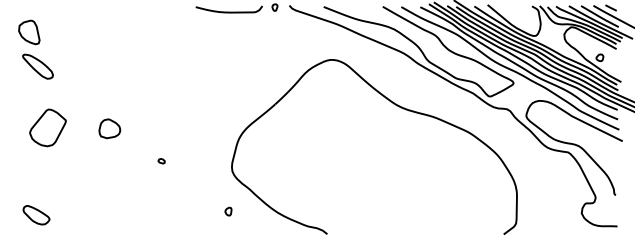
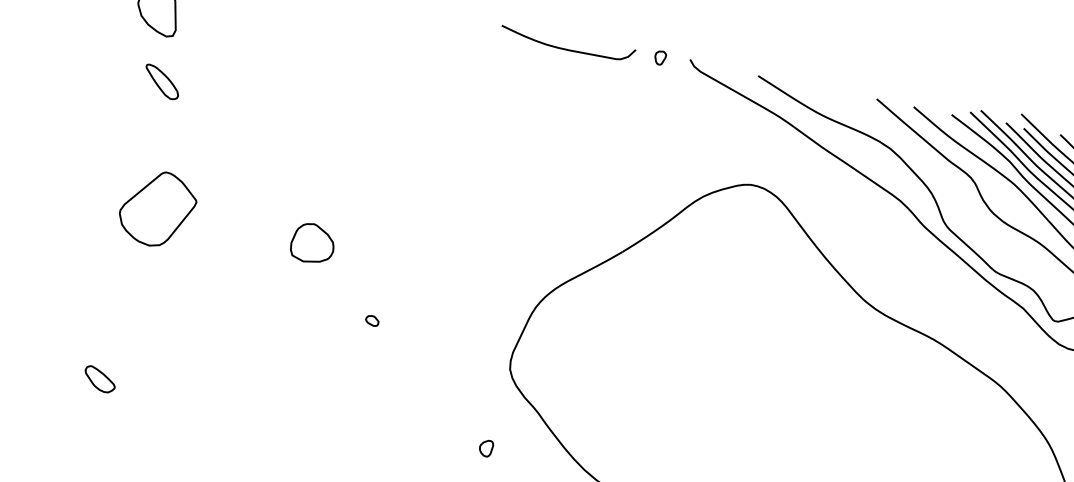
part: (37, 66) -> (161, 81), size x0.6
part: (109, 128) -> (312, 242), moved
part: (36, 215) -> (100, 379), size x0.6

